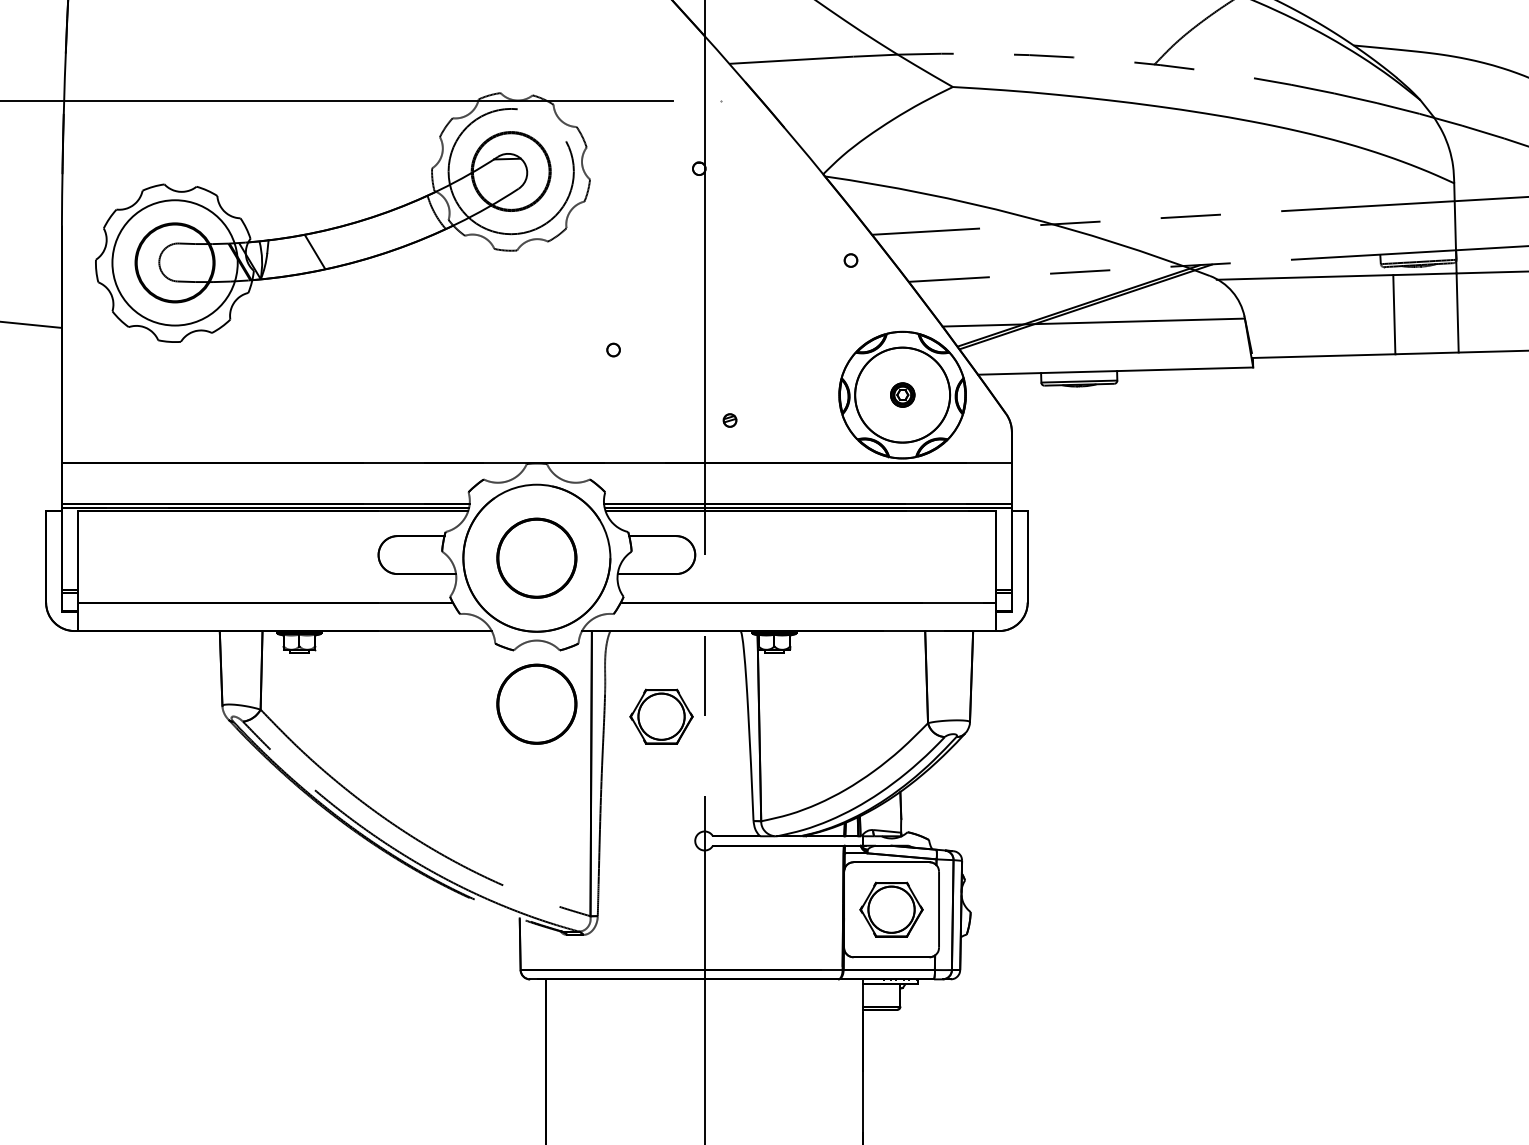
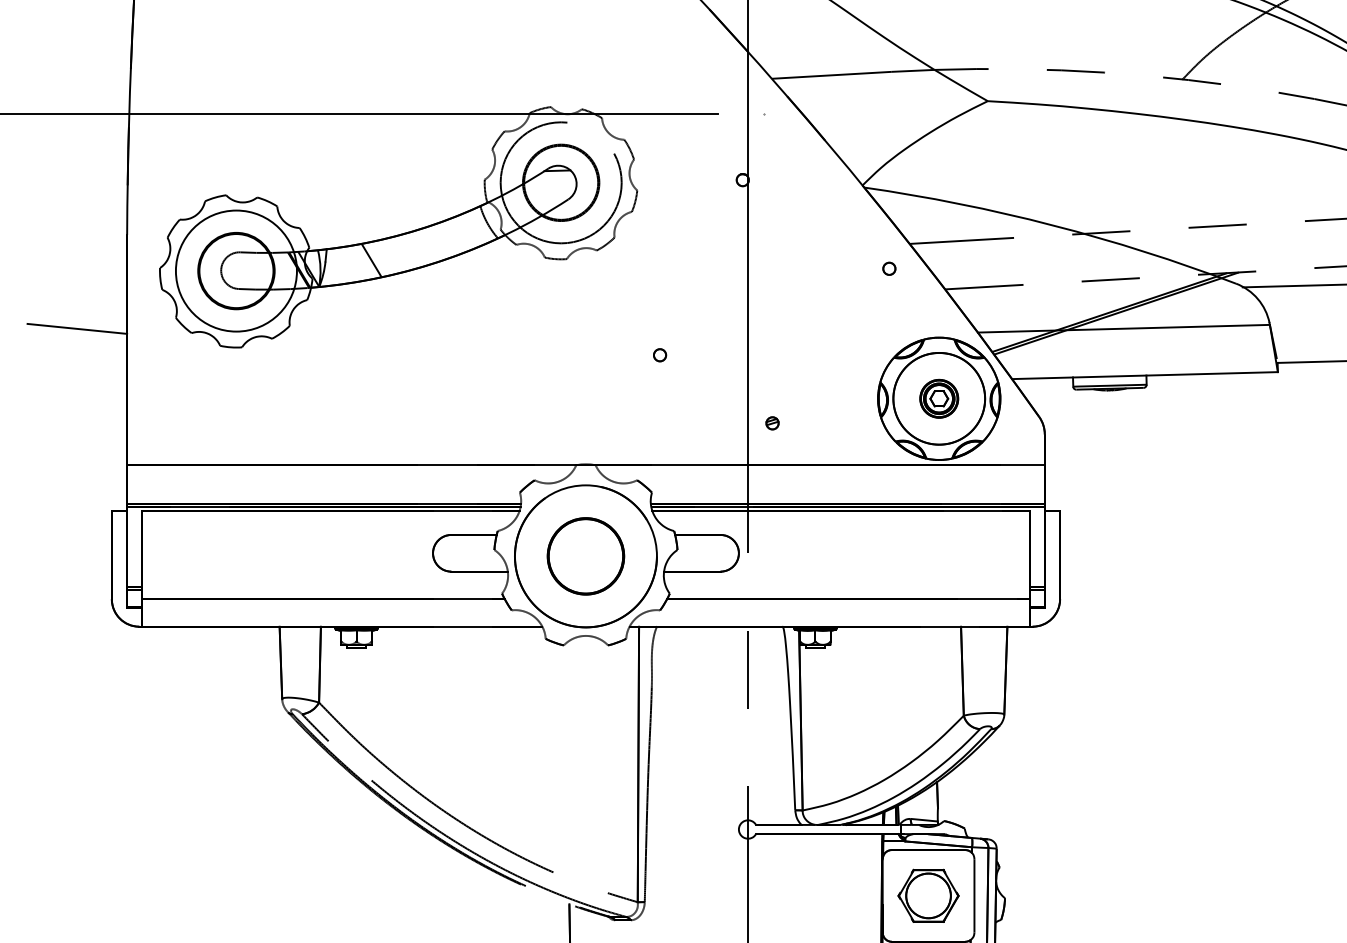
part: (902, 394) -> (939, 398), size x1.67
circle: (536, 703) -> (585, 696), removed
part: (661, 716) -> (706, 709), removed

